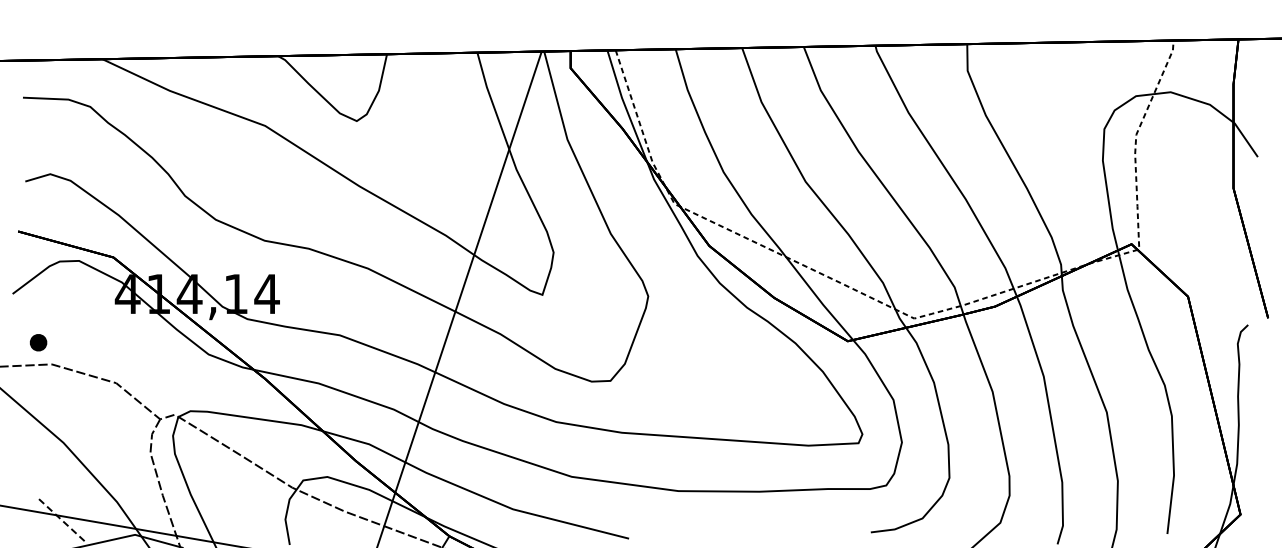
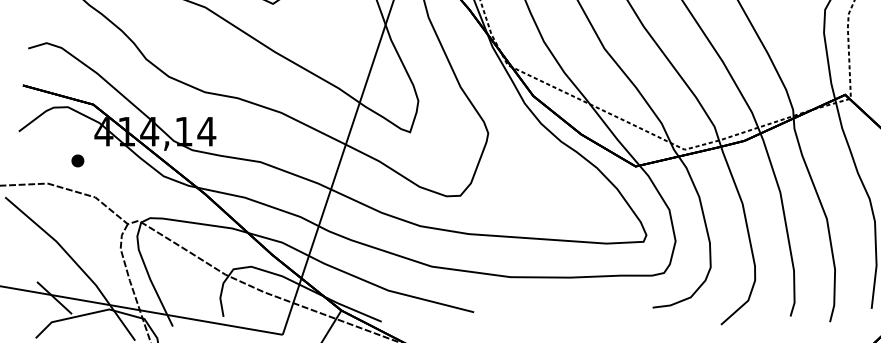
part: (38, 342) -> (77, 160), moved
line: (60, 519) -> (54, 298), dashed -> solid

